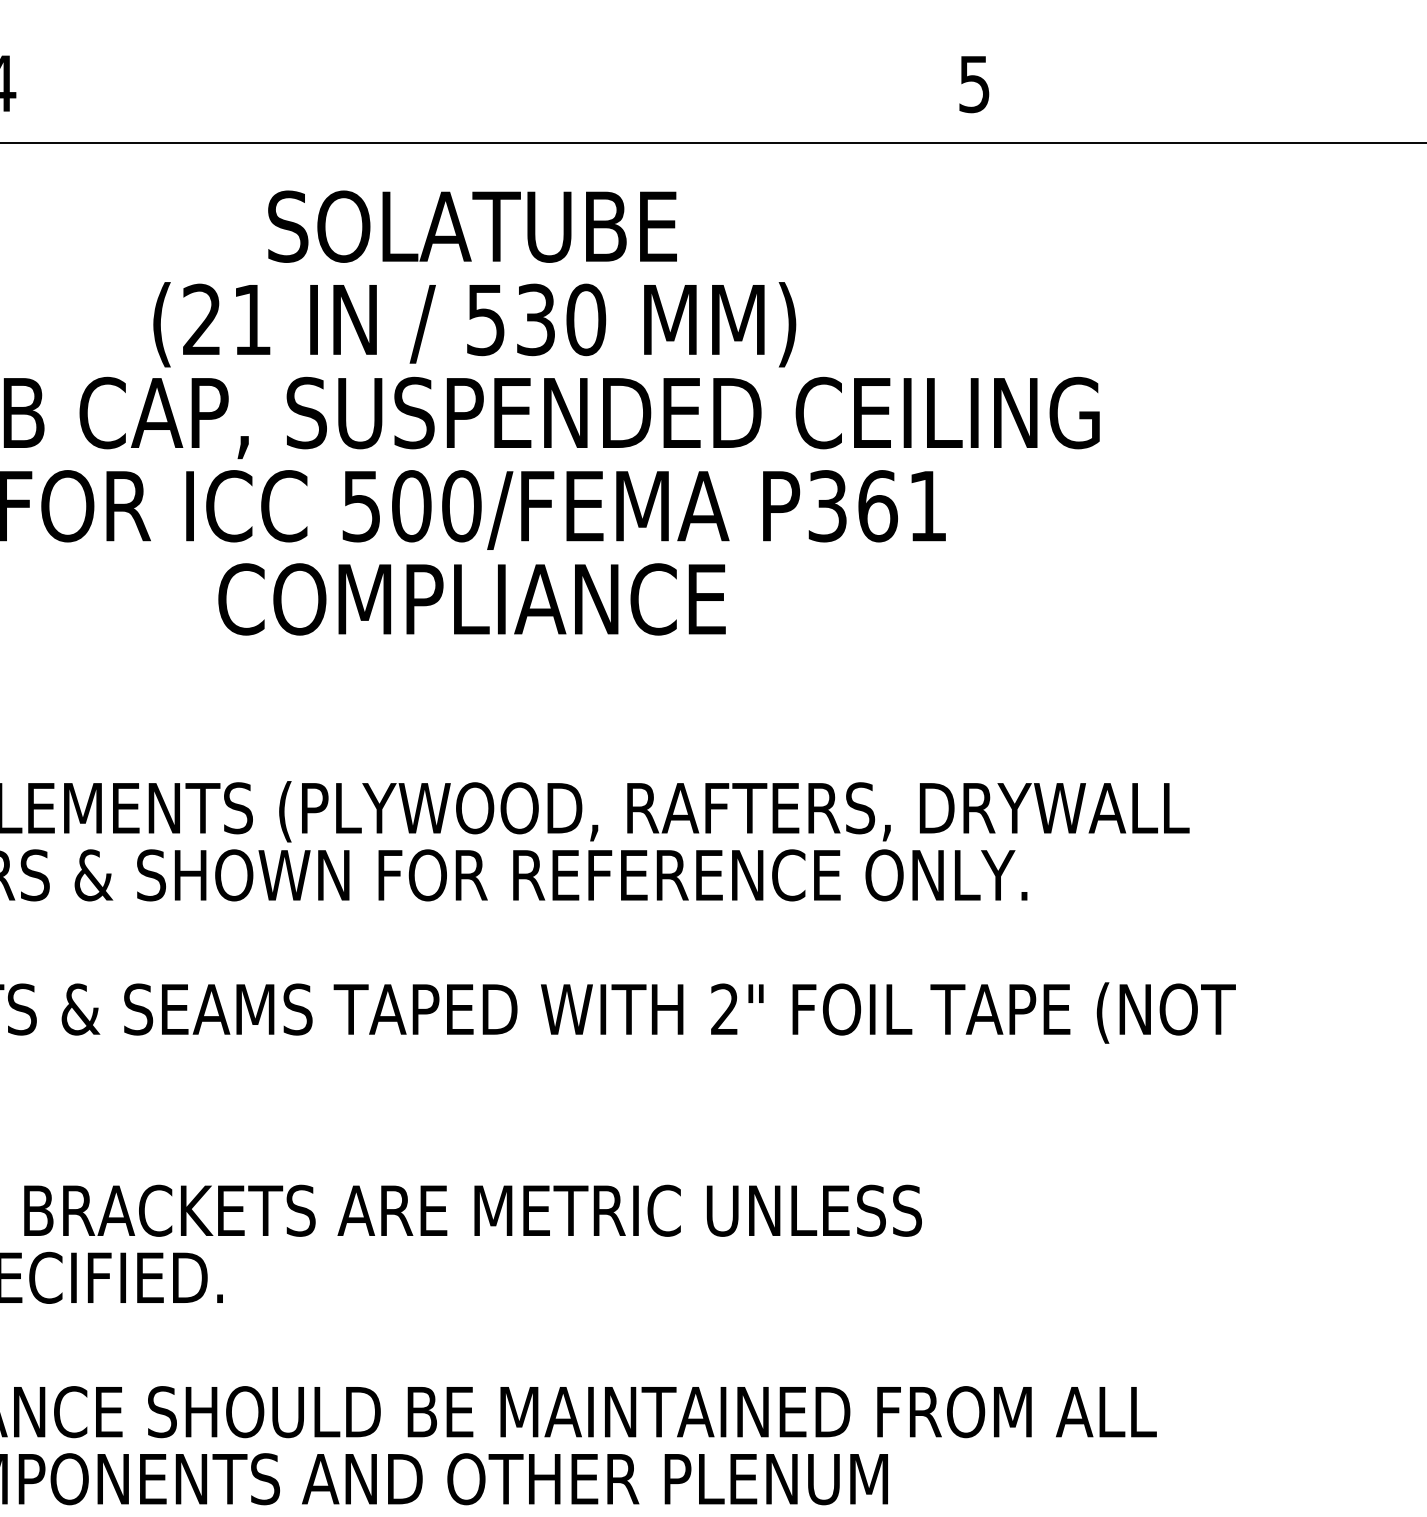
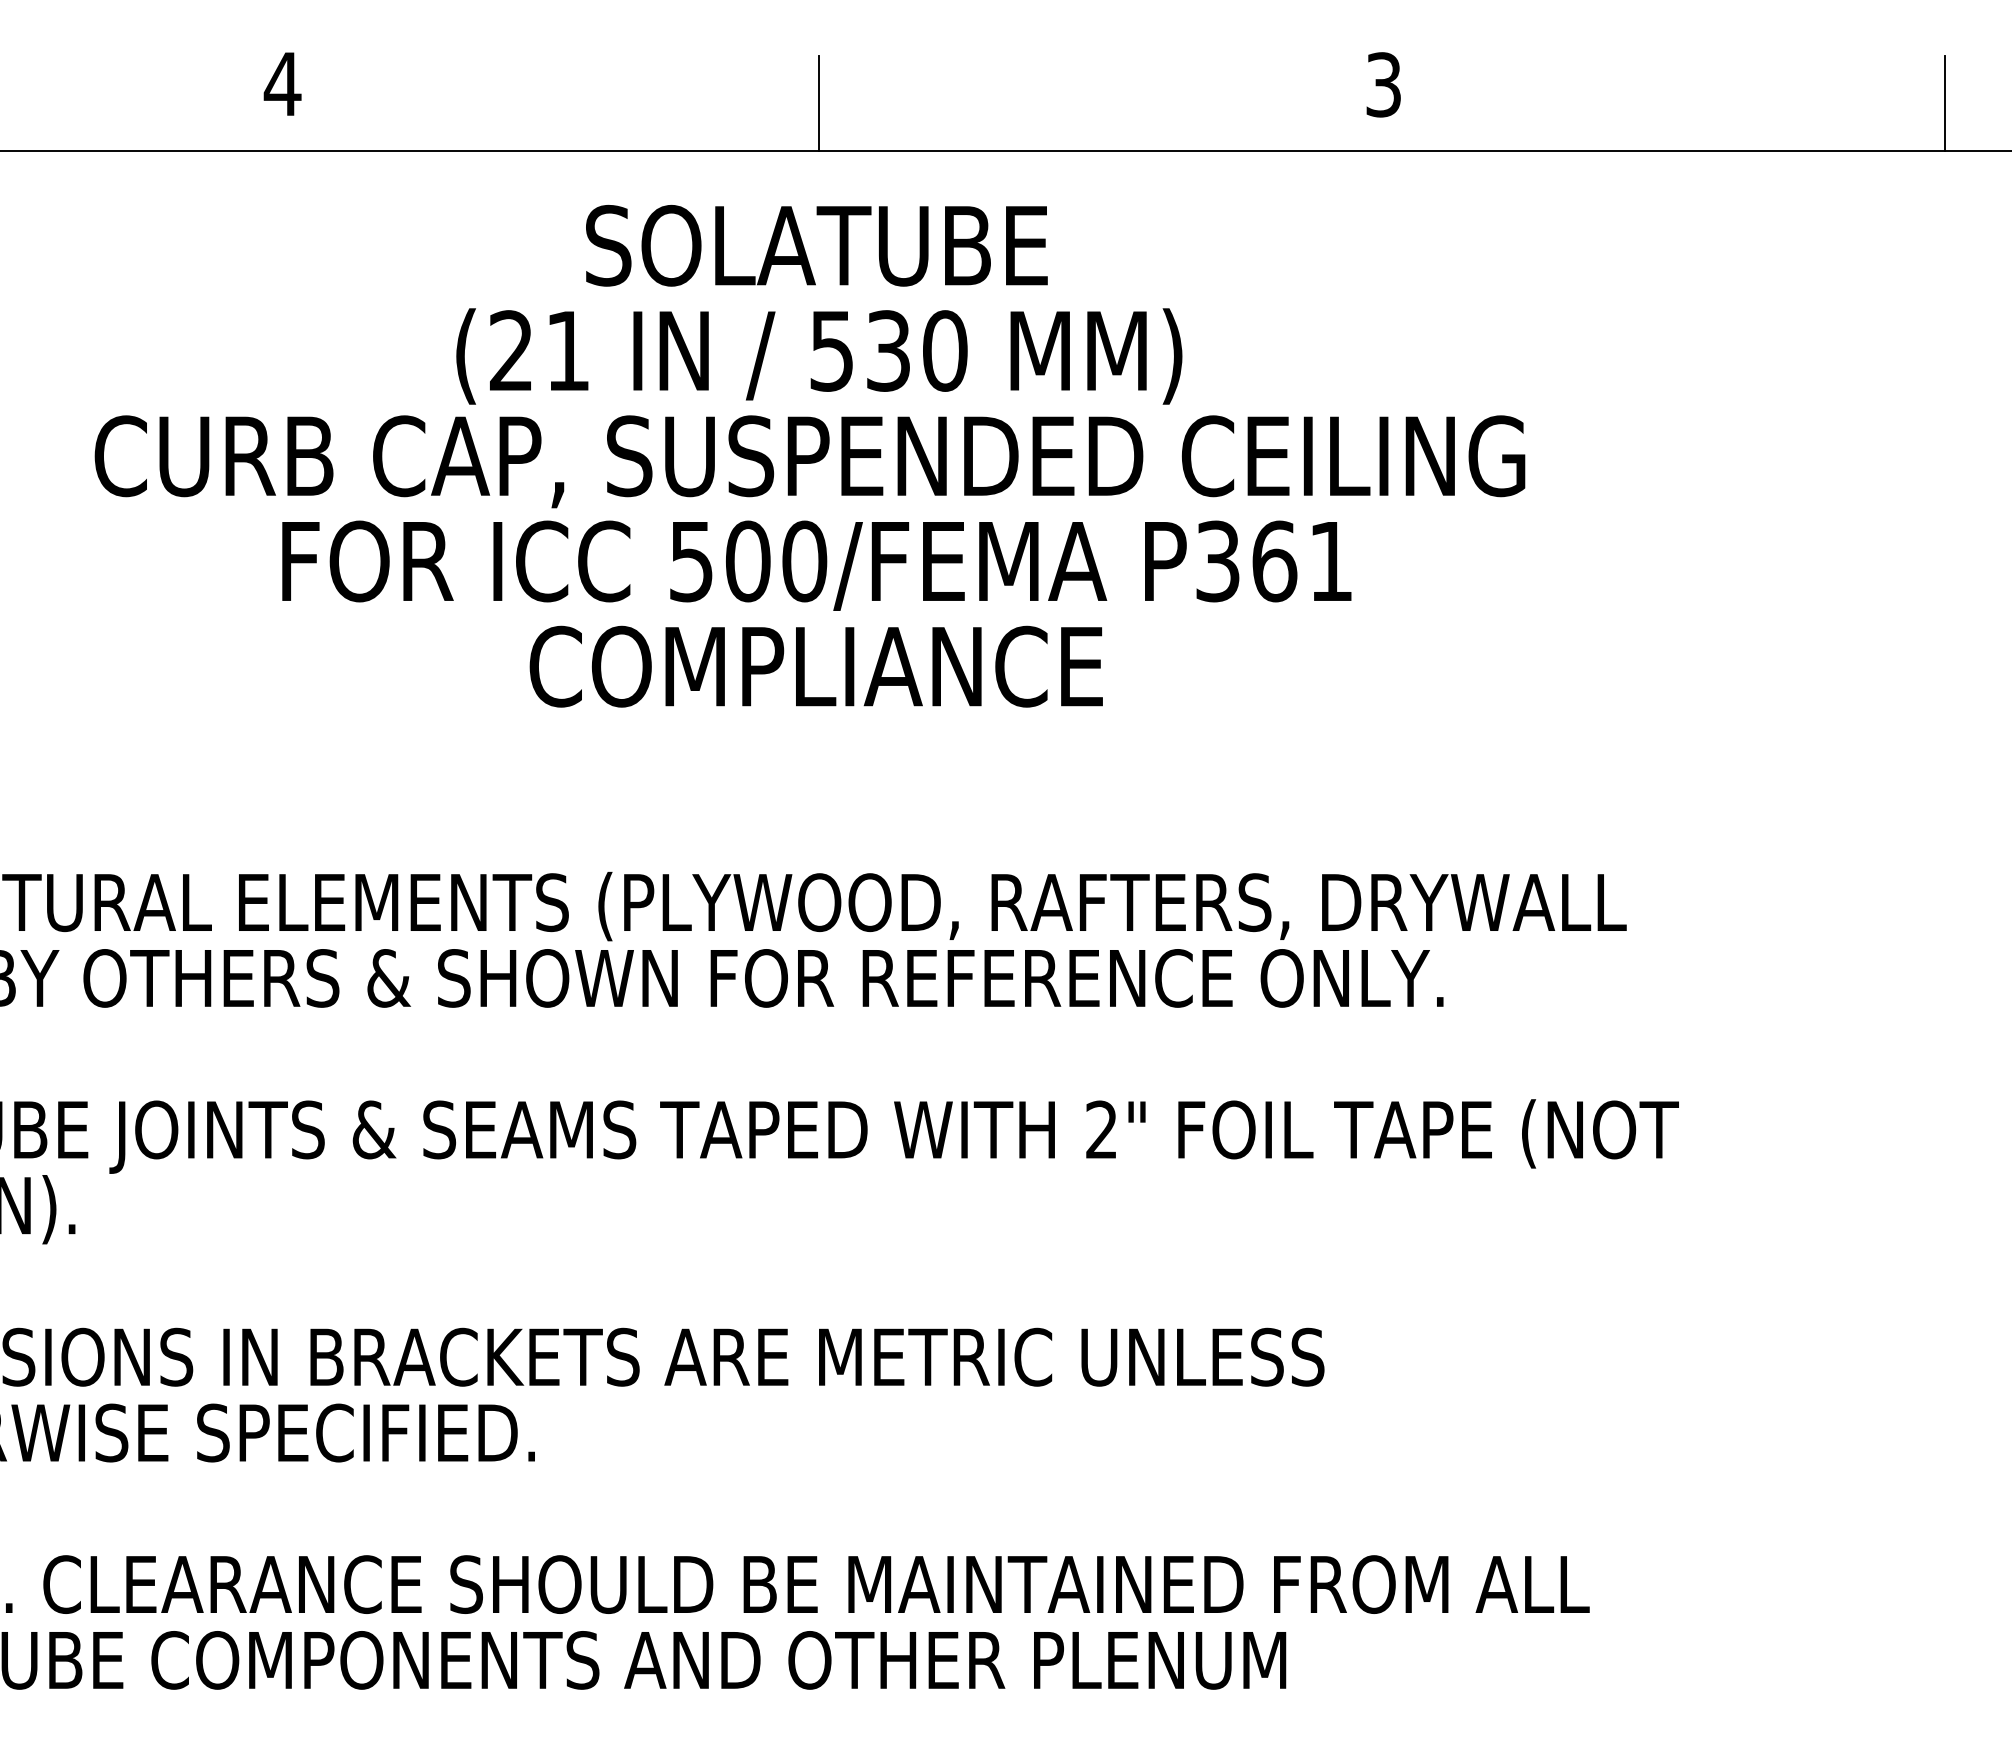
text: (974, 83) -> (1383, 84), 5 -> 3
line: (474, 100) -> (819, 103), added

